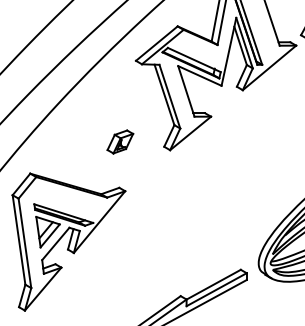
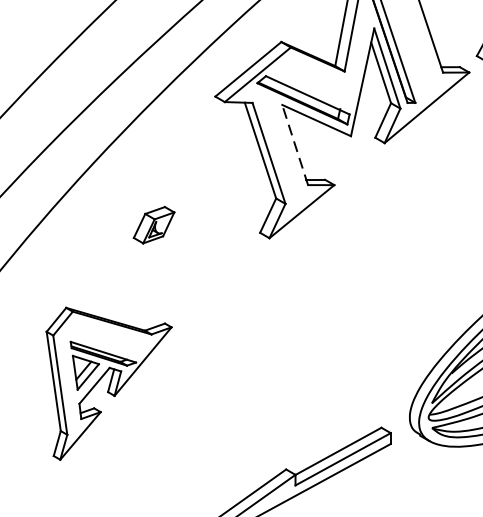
line: (186, 91) -> (295, 145), solid -> dashed
part: (120, 141) -> (154, 224), moved
part: (68, 241) -> (108, 382), size x0.7

